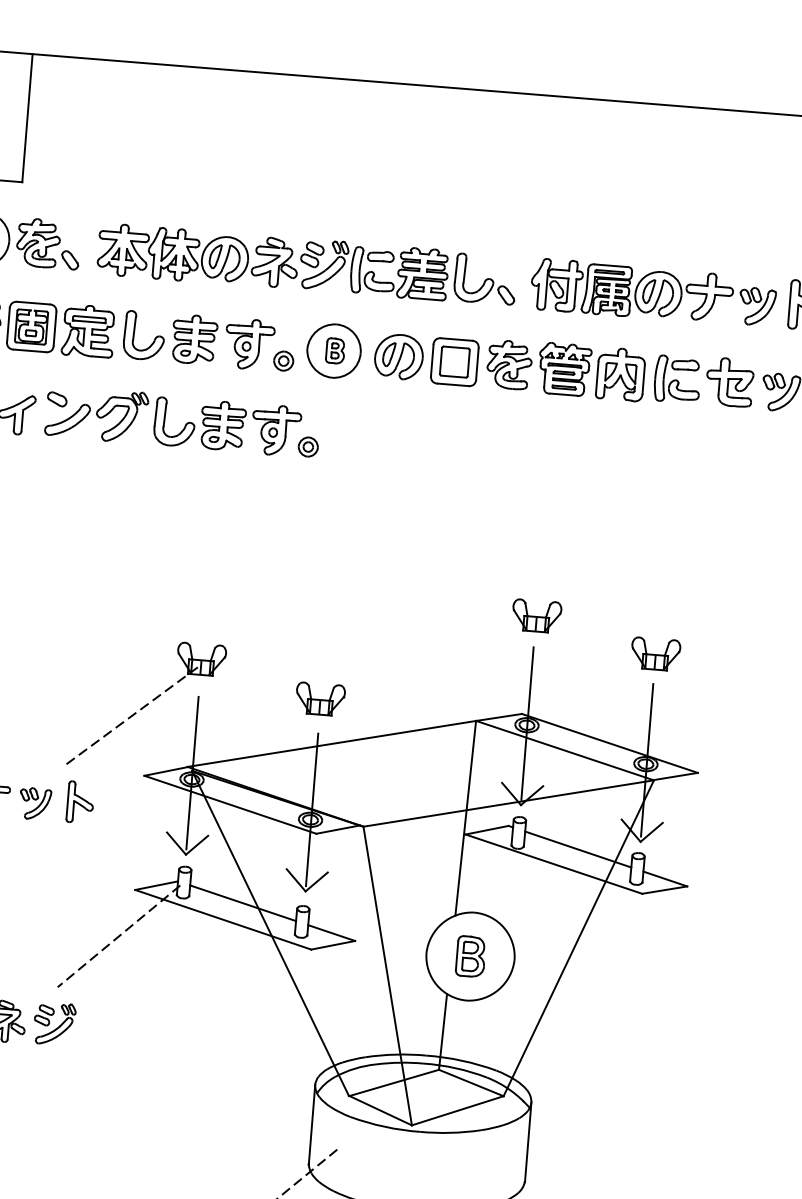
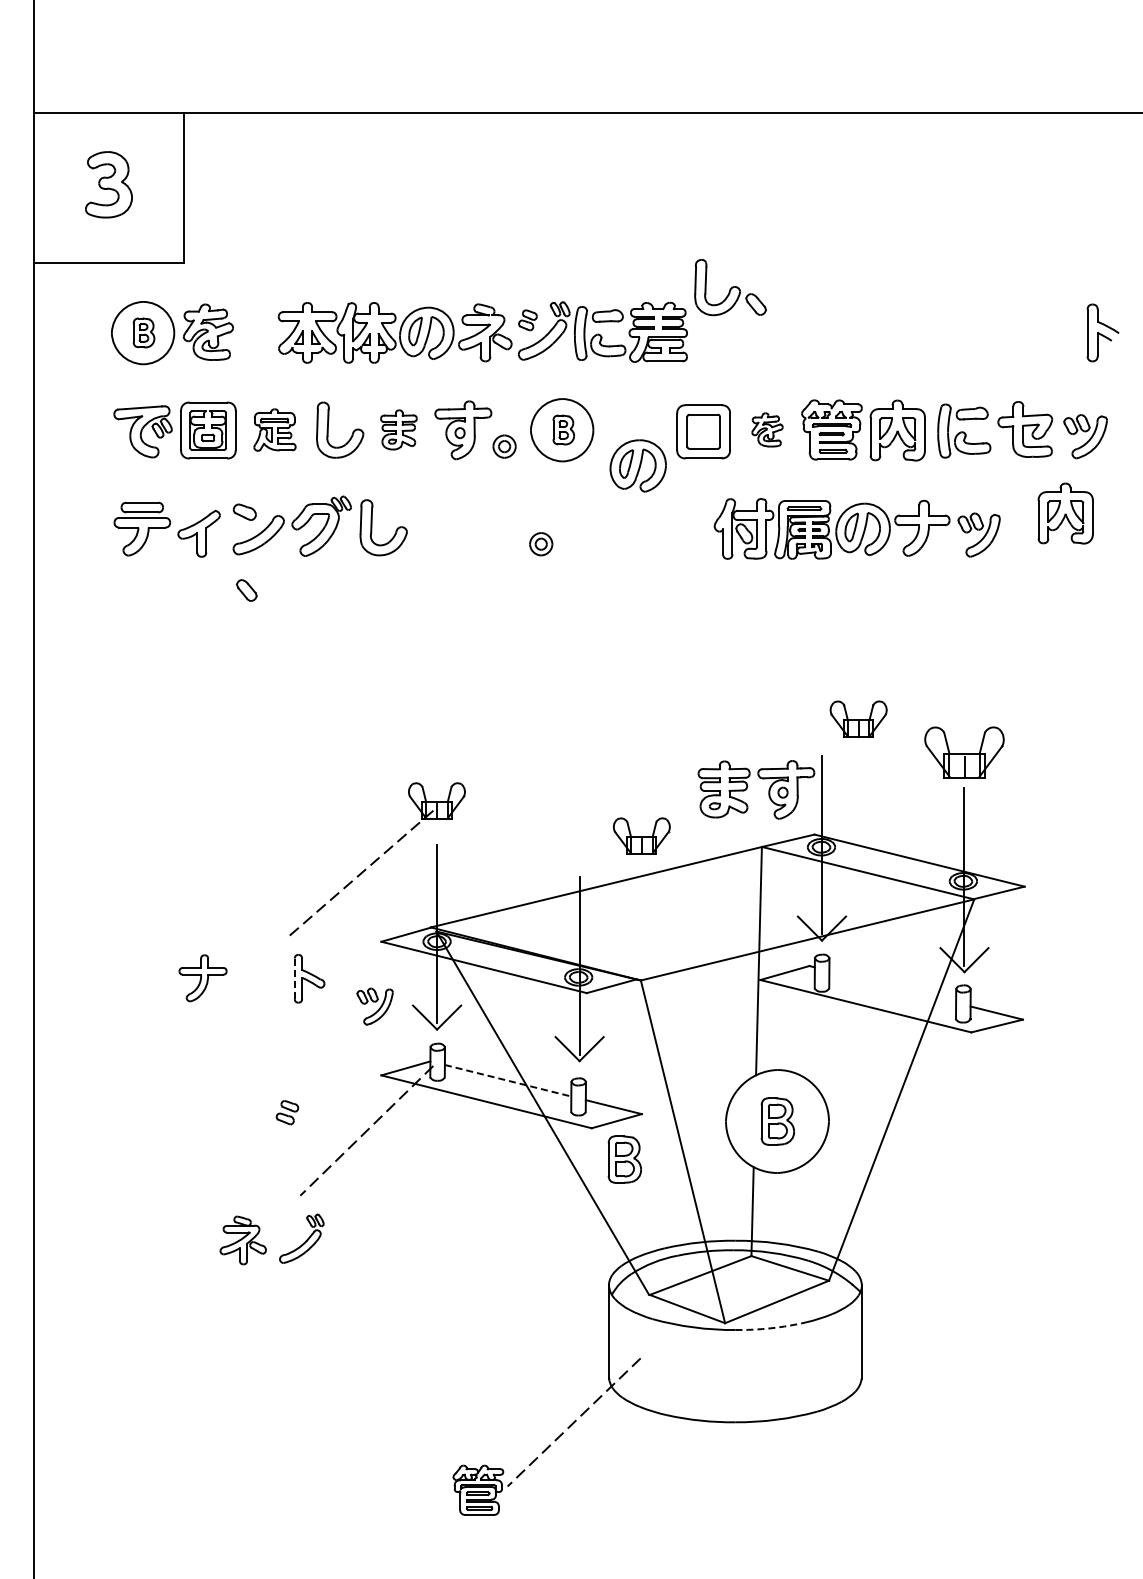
part: (311, 254) -> (527, 320), size x0.7
part: (69, 260) -> (246, 590), moved
part: (485, 279) -> (730, 287), moved
part: (652, 292) -> (856, 528), moved
part: (88, 330) -> (274, 429), size x0.7
part: (194, 339) -> (398, 429), size x0.7
part: (398, 356) -> (637, 465), moved
part: (509, 364) -> (767, 429), size x0.6
part: (244, 424) -> (748, 786), moved
part: (758, 456) -> (1065, 513), added
part: (536, 615) -> (858, 718), moved
part: (655, 654) -> (964, 752), size x1.4
part: (320, 698) -> (641, 835), moved
line: (67, 801) -> (294, 978), solid -> dashed
part: (34, 803) -> (374, 1006), moved
line: (578, 849) -> (892, 986), removed
line: (243, 903) -> (508, 1080), solid -> dashed
part: (337, 978) -> (624, 1159), added
part: (44, 1015) -> (287, 1112), moved
arc: (451, 1133) -> (771, 1328), solid -> dashed

